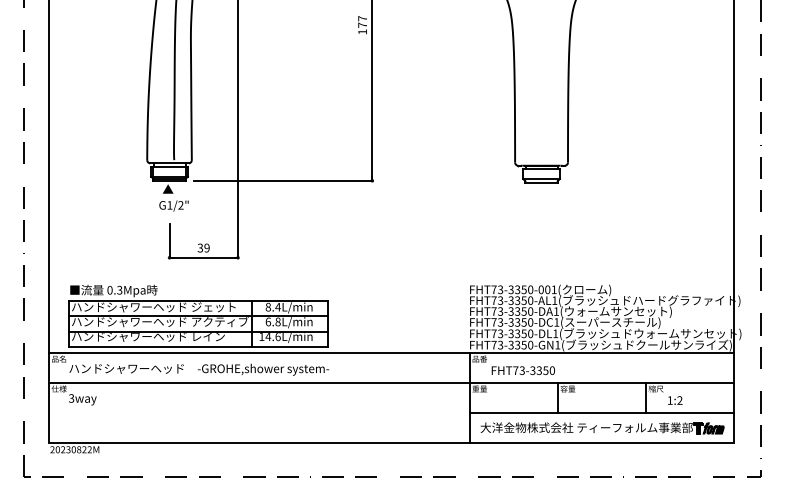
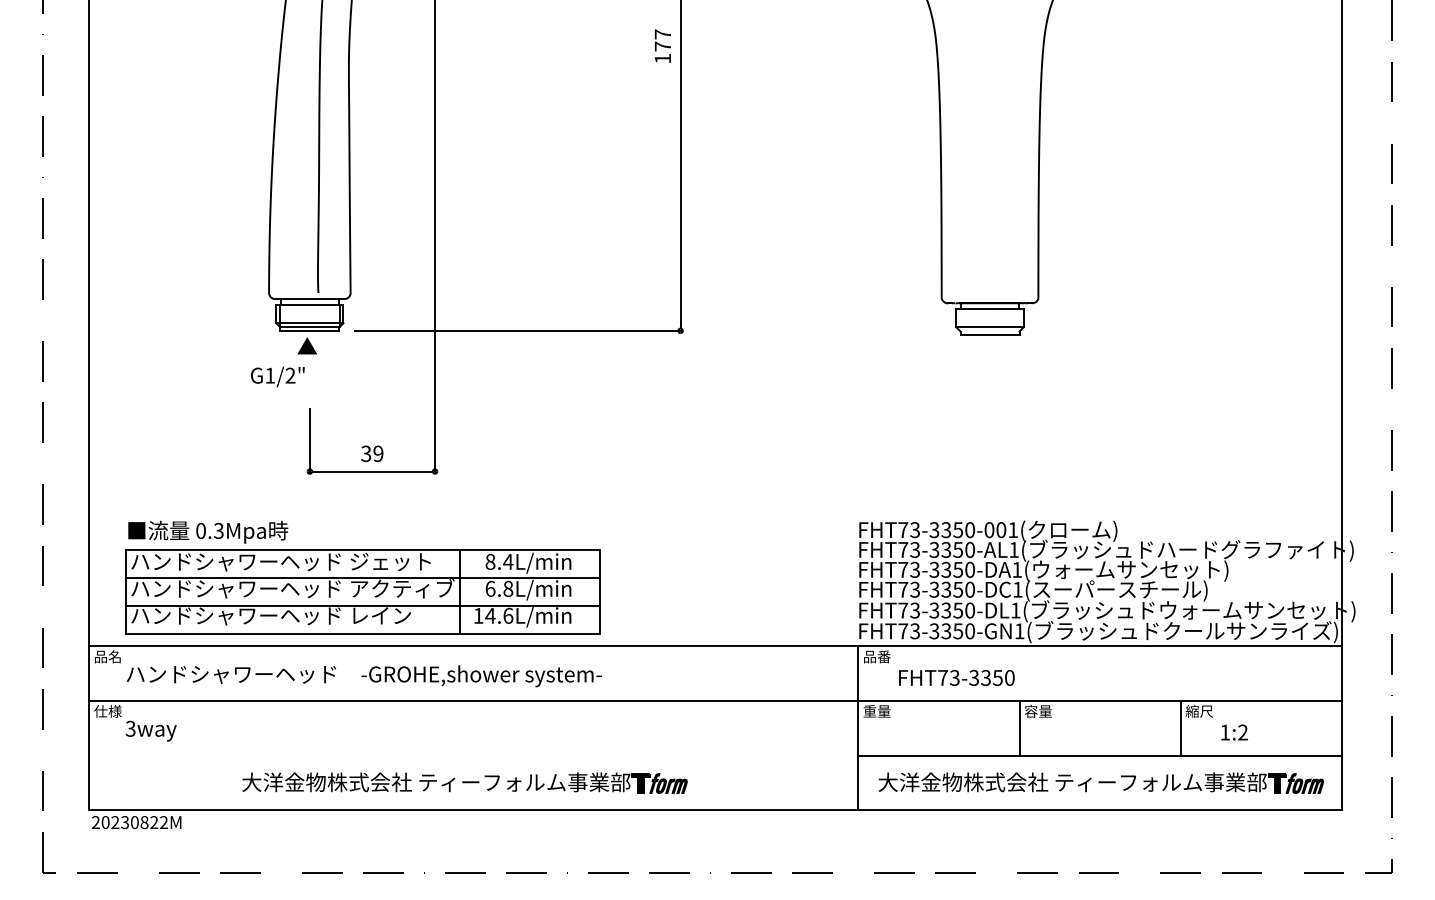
text: (173, 205) -> (276, 375), moved
part: (254, 428) -> (465, 783), added

